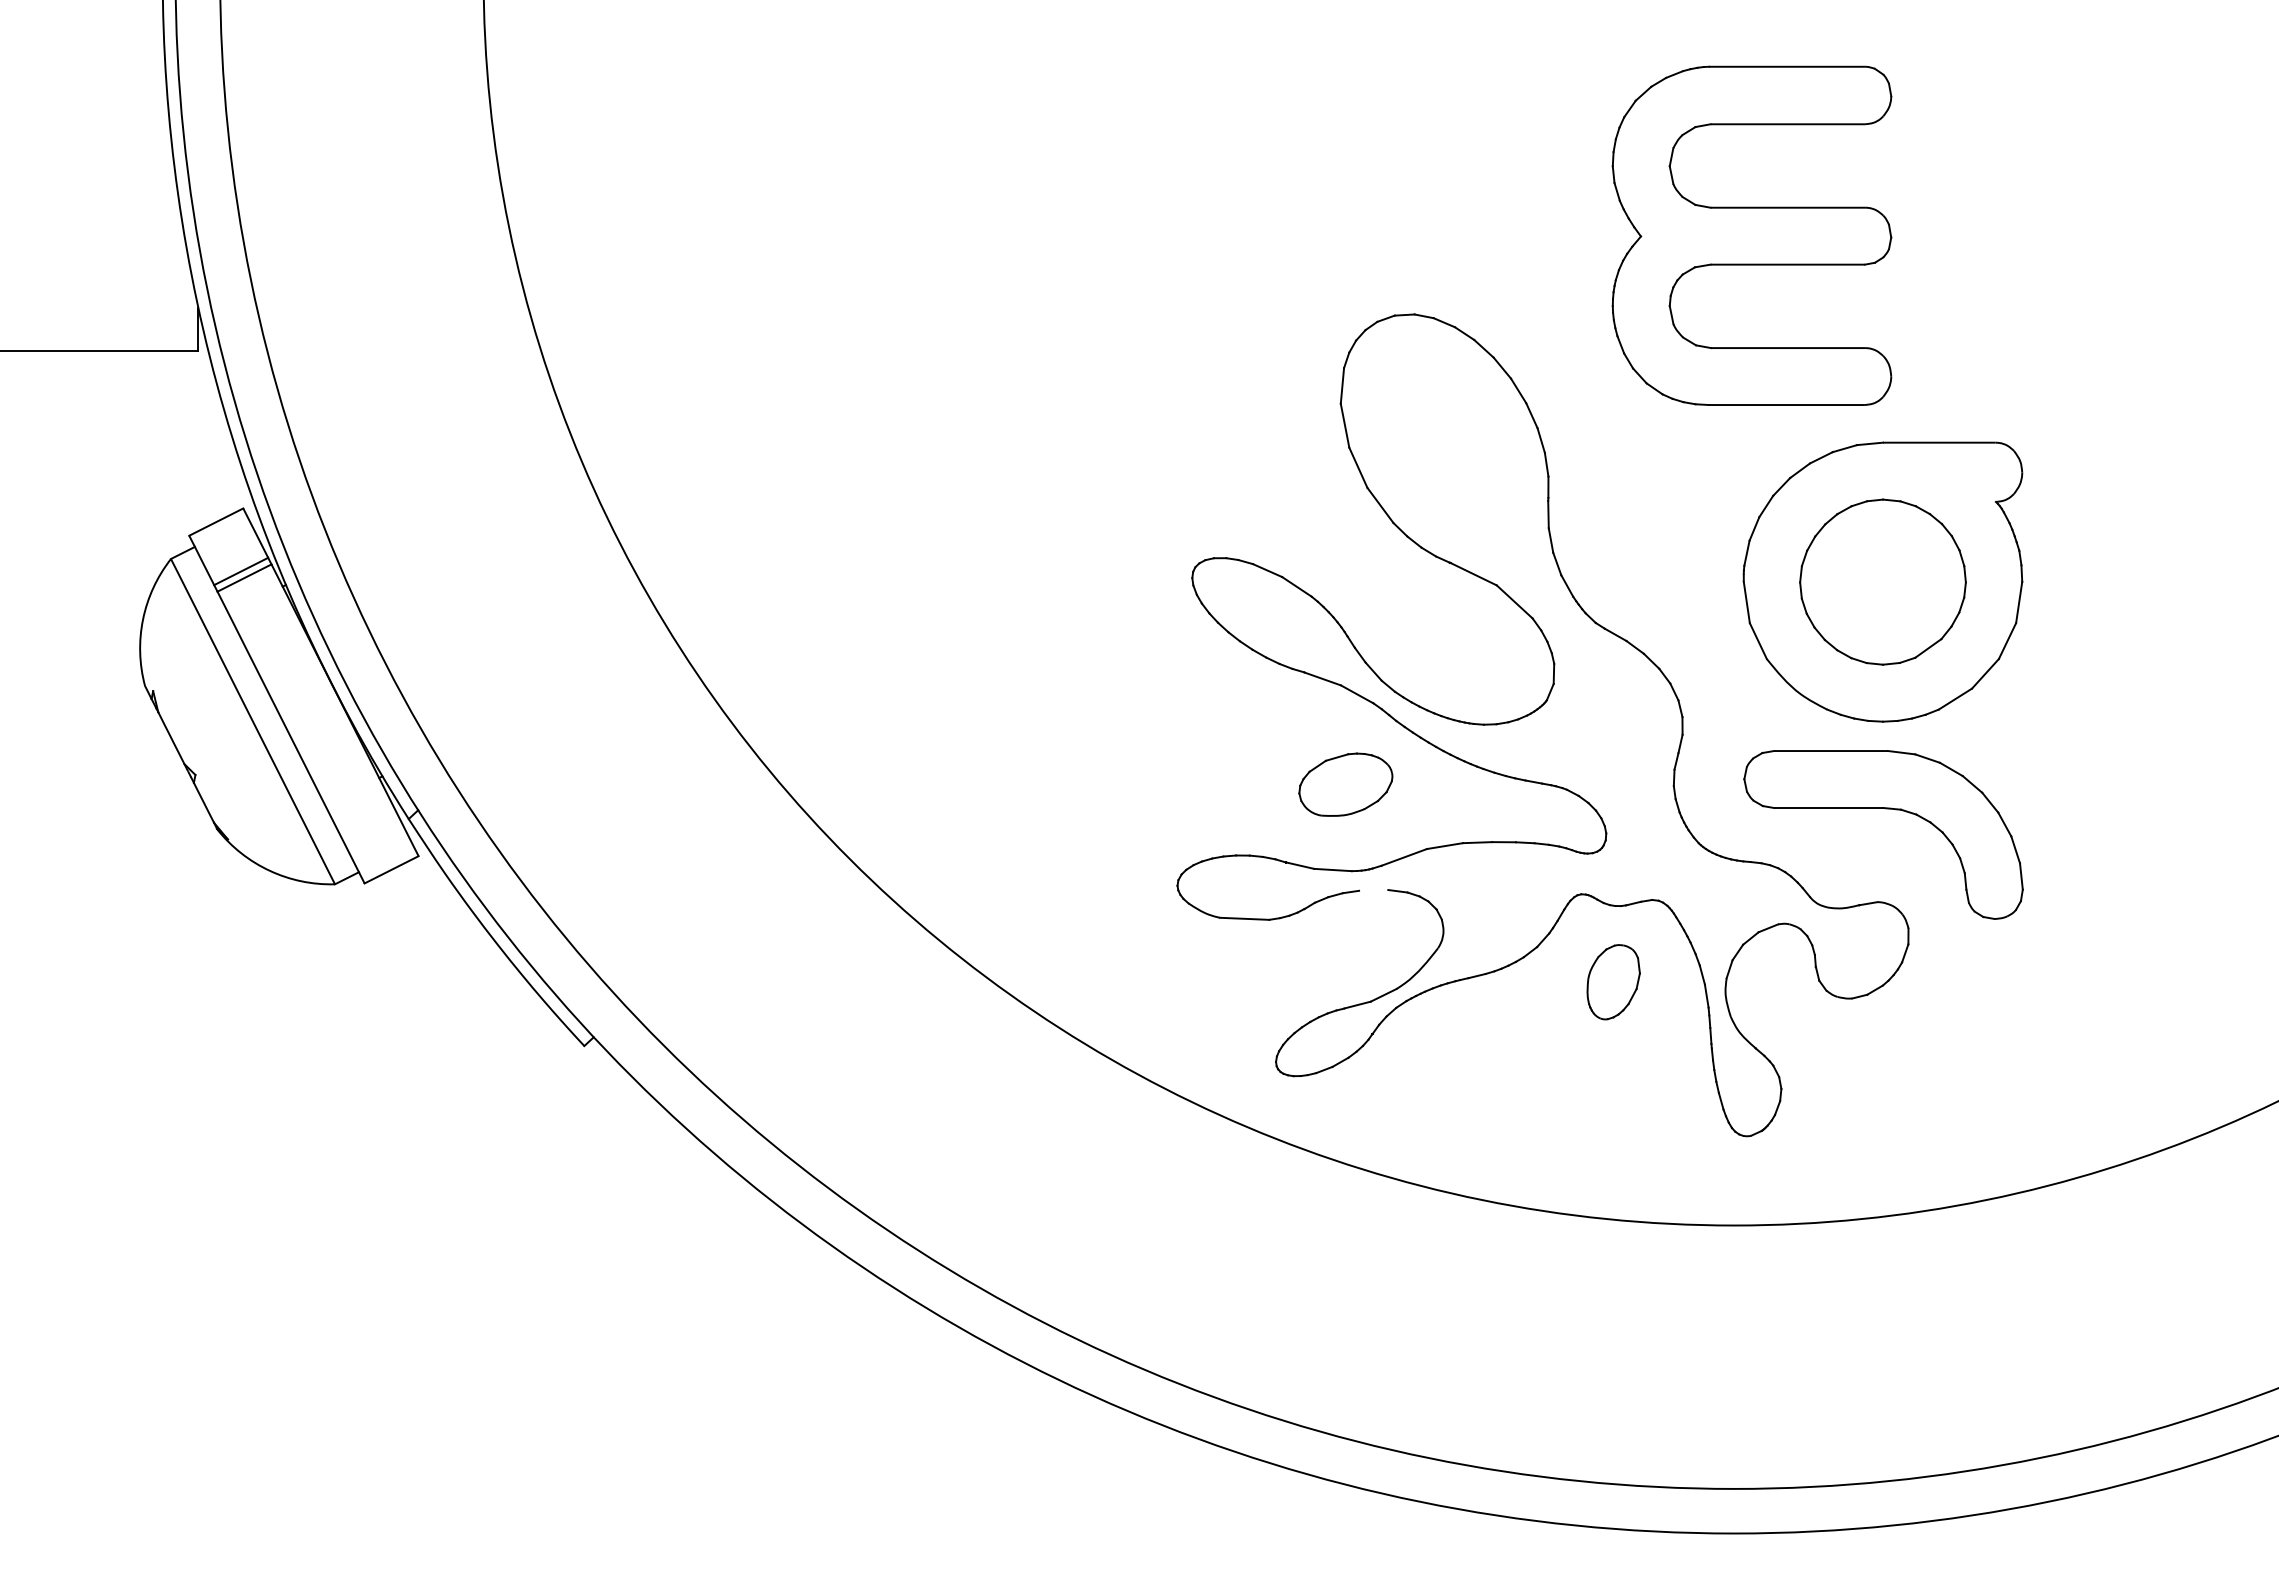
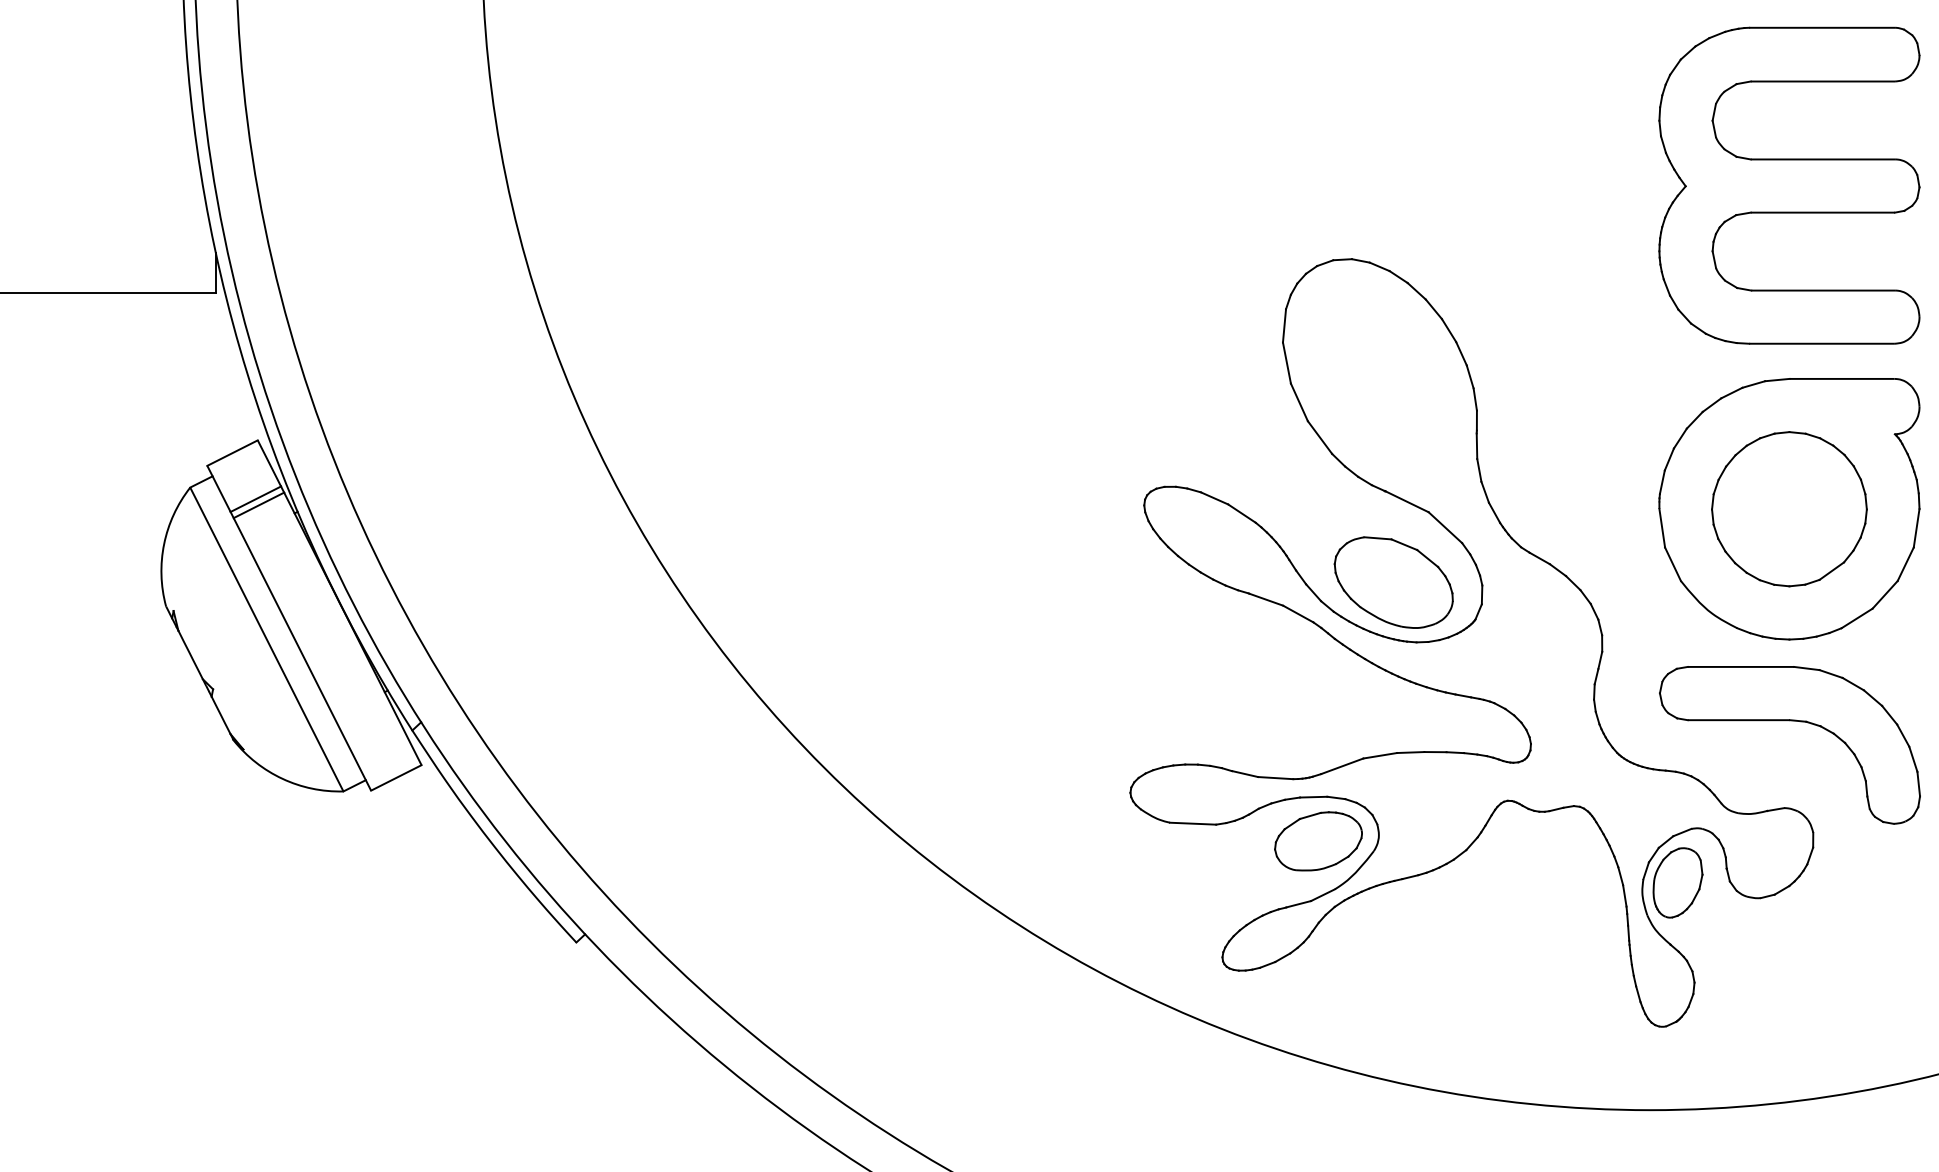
part: (1751, 235) -> (1788, 185), moved
part: (1459, 660) -> (1393, 582), added
part: (1345, 784) -> (1318, 841), moved
line: (1373, 890) -> (1313, 797), added
part: (1613, 982) -> (1677, 883), moved

